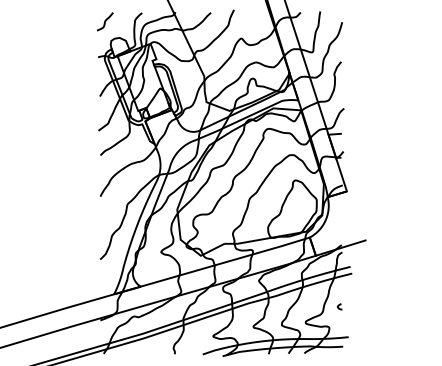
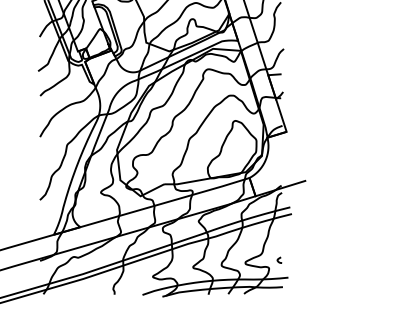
curve: (339, 306) -> (279, 259), moved

